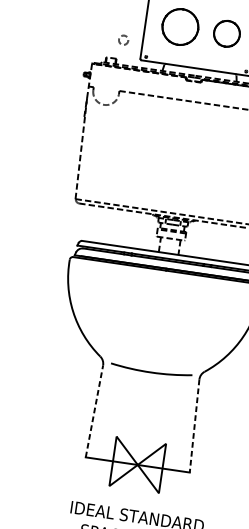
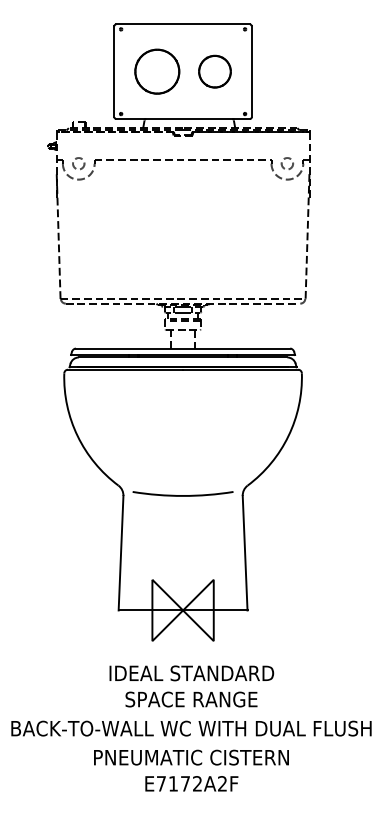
circle: (123, 40) -> (78, 163), moved
line: (94, 410) -> (121, 552), dashed -> solid
line: (194, 426) -> (245, 553), dashed -> solid

